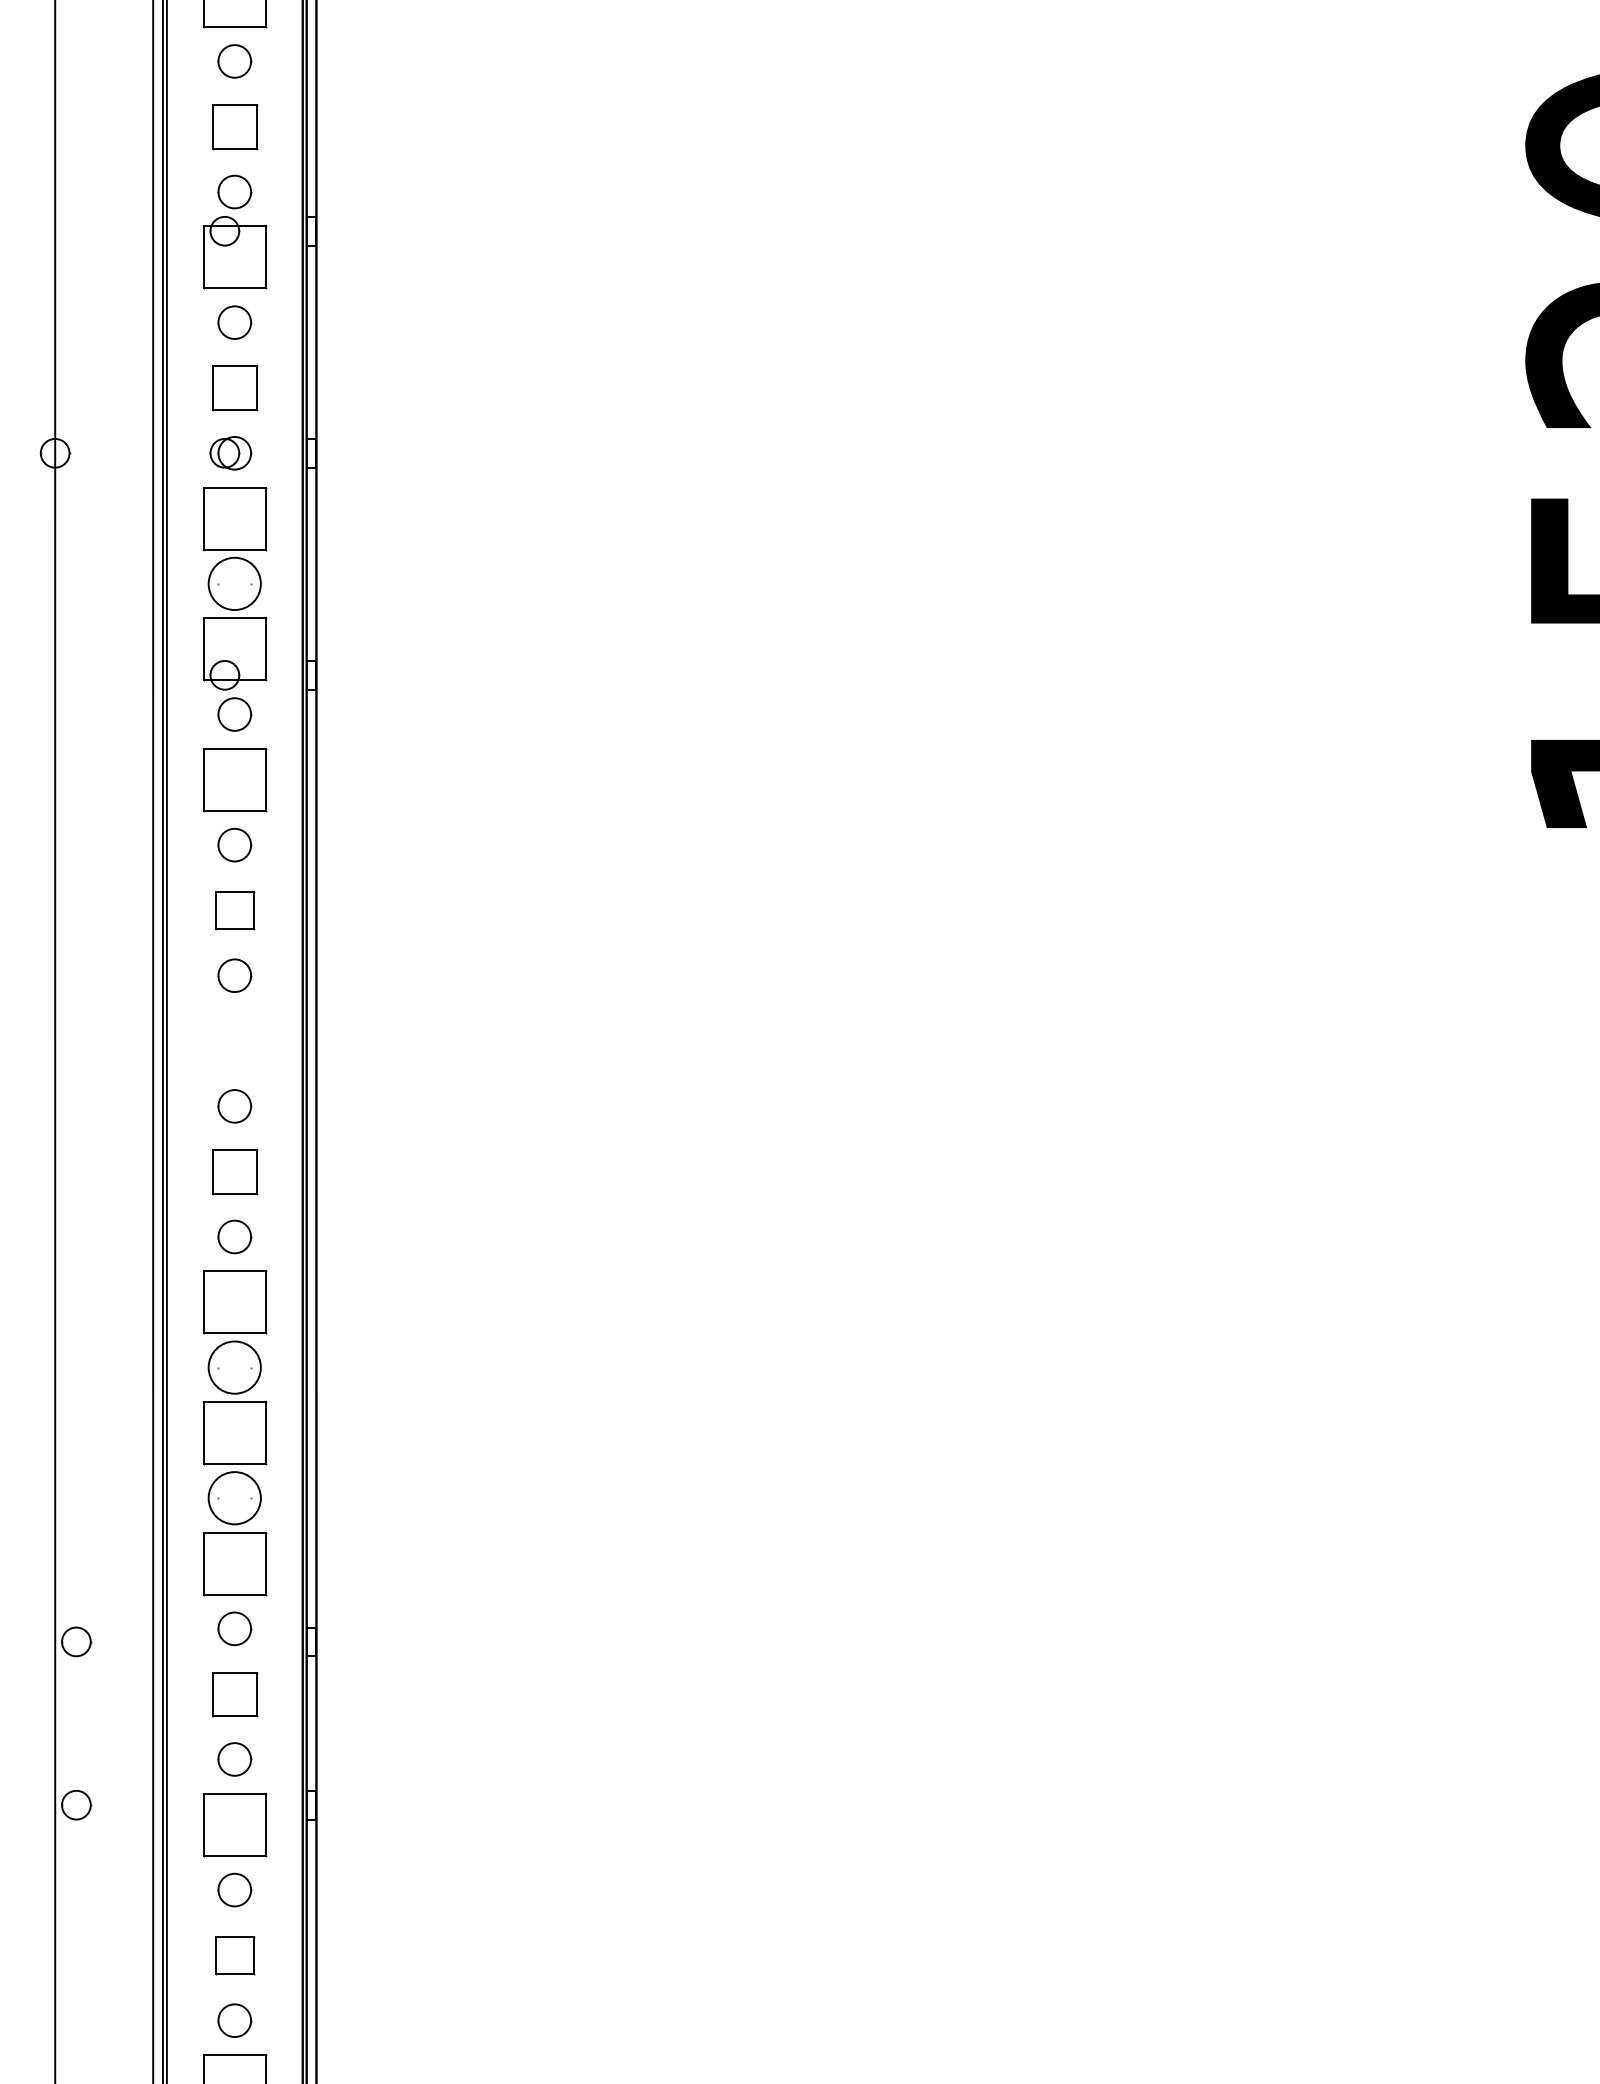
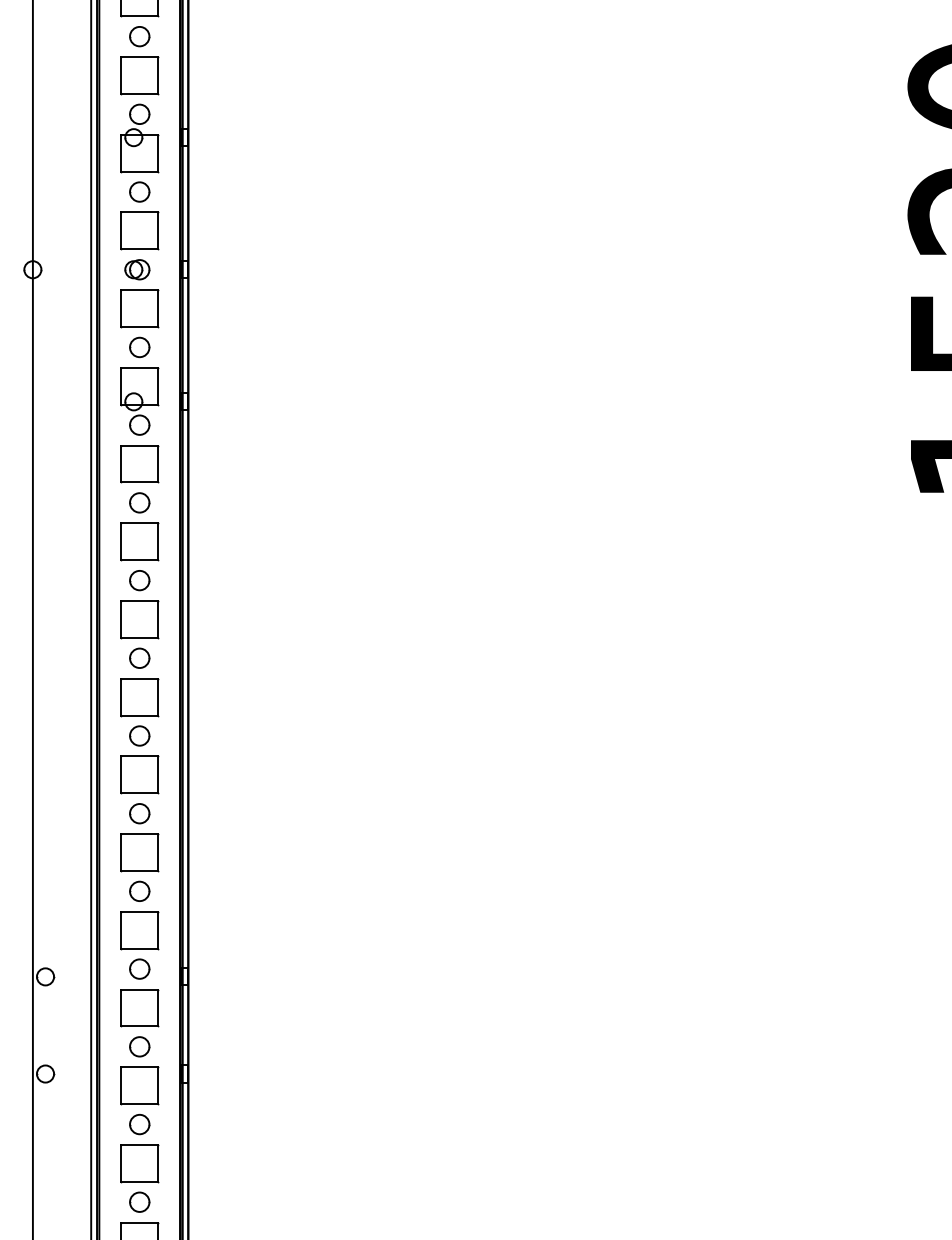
part: (234, 126) -> (139, 75), size x1.43
part: (234, 387) -> (139, 230), size x1.43
circle: (234, 583) -> (139, 347), size x0.62
part: (234, 910) -> (139, 541), size x1.67
part: (234, 1041) -> (139, 619), added
part: (234, 1172) -> (139, 697), size x1.43
circle: (234, 1367) -> (139, 813), size x0.62
circle: (234, 1498) -> (139, 891), size x0.62
part: (234, 1695) -> (139, 1008), size x1.43
part: (234, 1955) -> (139, 1163), size x1.67

